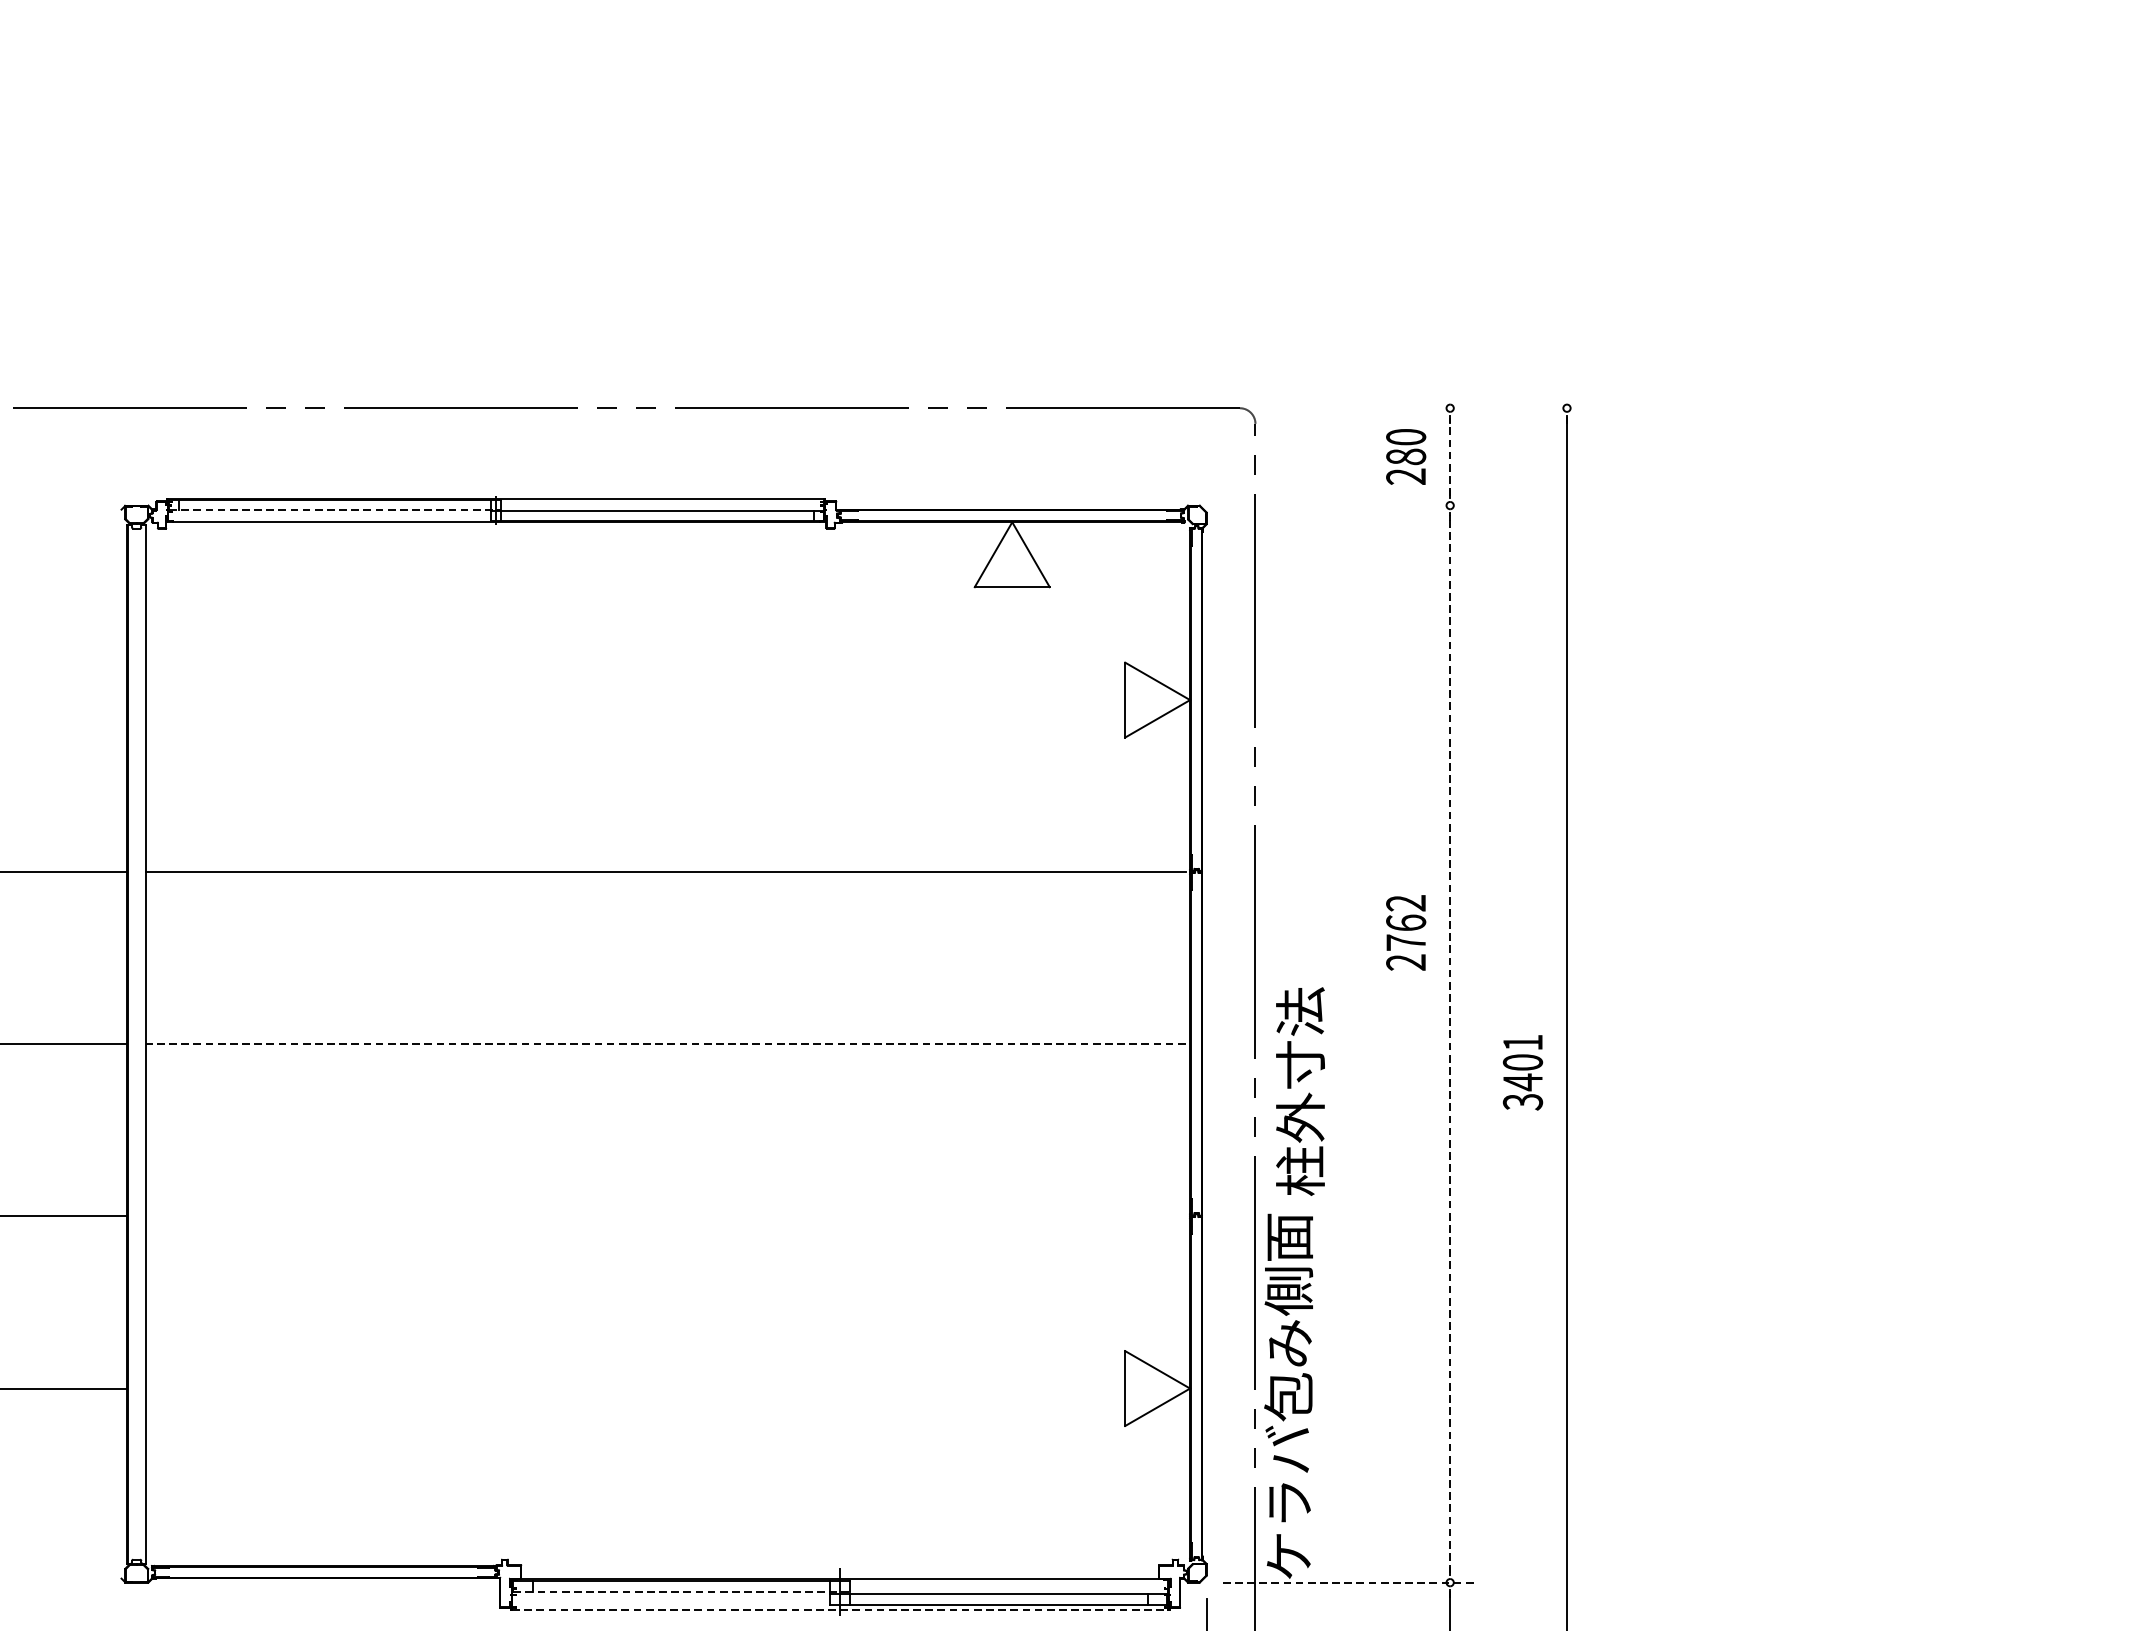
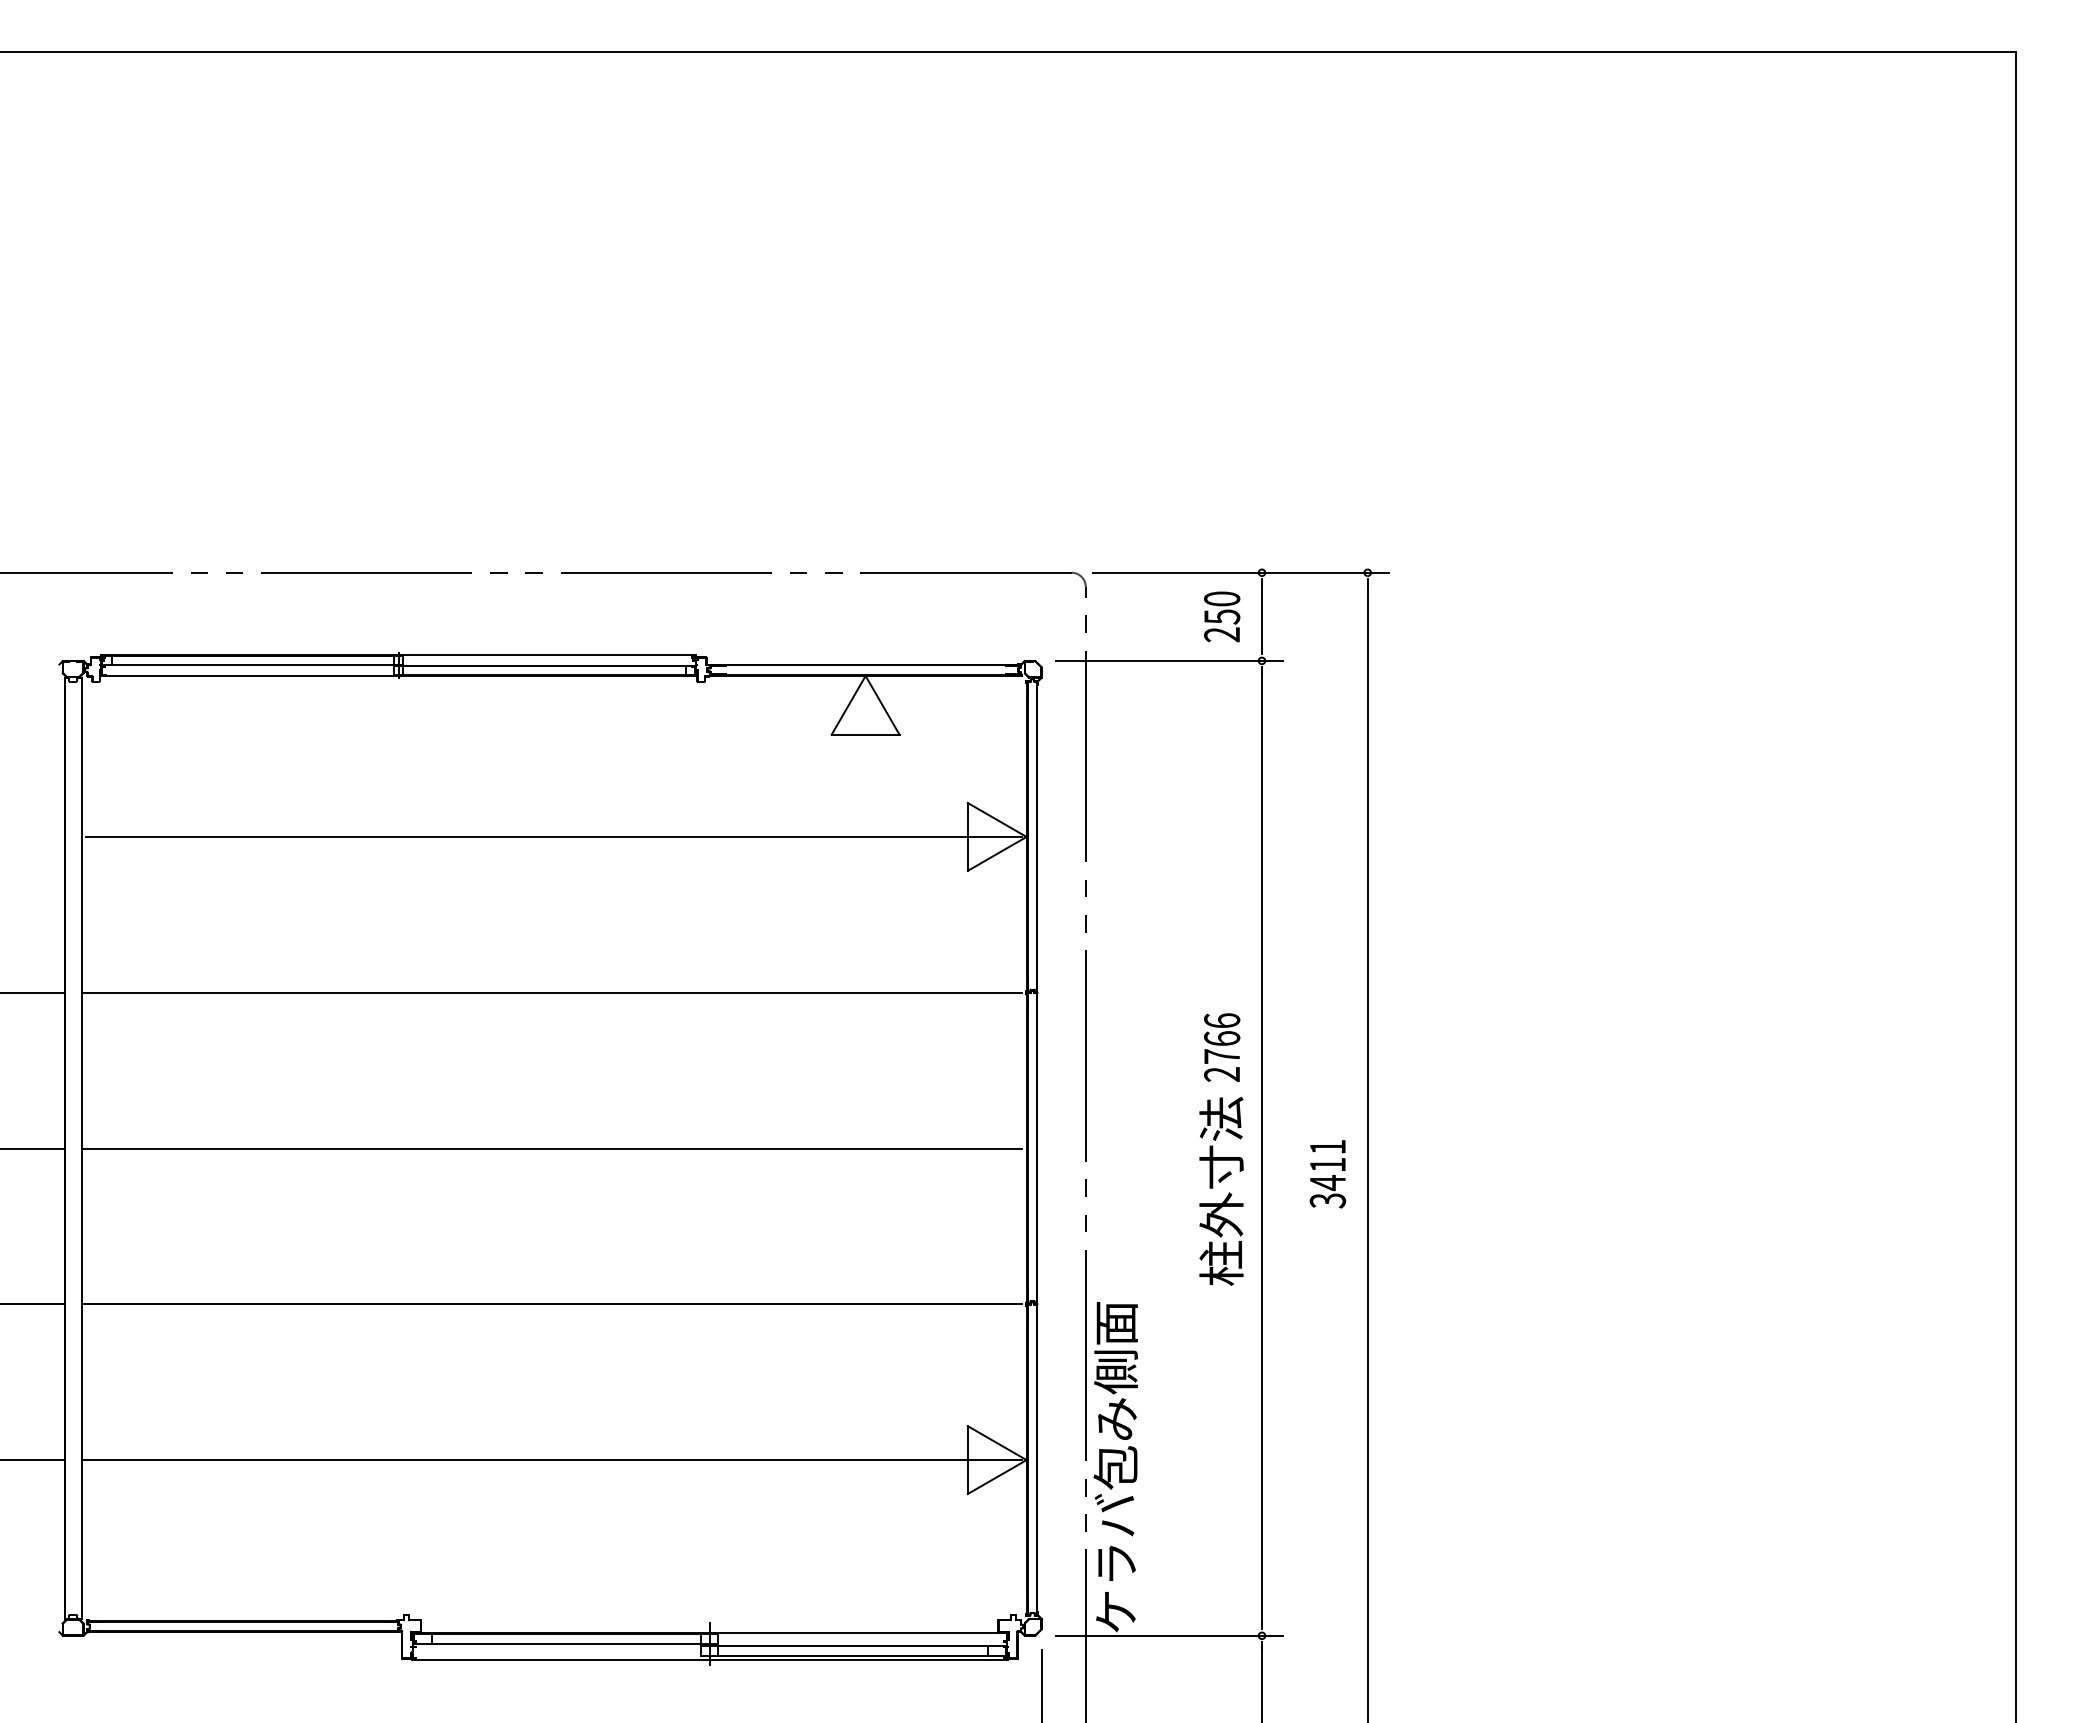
line: (1426, 407) -> (1240, 572), added
text: (1406, 456) -> (1222, 616), 280 -> 250
line: (1449, 456) -> (1261, 616), dashed -> solid
line: (1347, 505) -> (1169, 660), added
line: (335, 509) -> (253, 664), dashed -> solid
line: (667, 699) -> (553, 836), added
text: (1406, 902) -> (1222, 1020), 2762 -> 2766
line: (665, 1044) -> (551, 1148), dashed -> solid
line: (1449, 1044) -> (1261, 1148), dashed -> solid
text: (1522, 1061) -> (1327, 1164), 3401 -> 3411
text: (1300, 1090) -> (1221, 1190), moved
line: (665, 1216) -> (551, 1304), added
line: (665, 1389) -> (551, 1460), added
line: (1349, 1582) -> (1170, 1635), dashed -> solid
line: (681, 1592) -> (566, 1644), dashed -> solid
line: (840, 1609) -> (710, 1660), dashed -> solid

